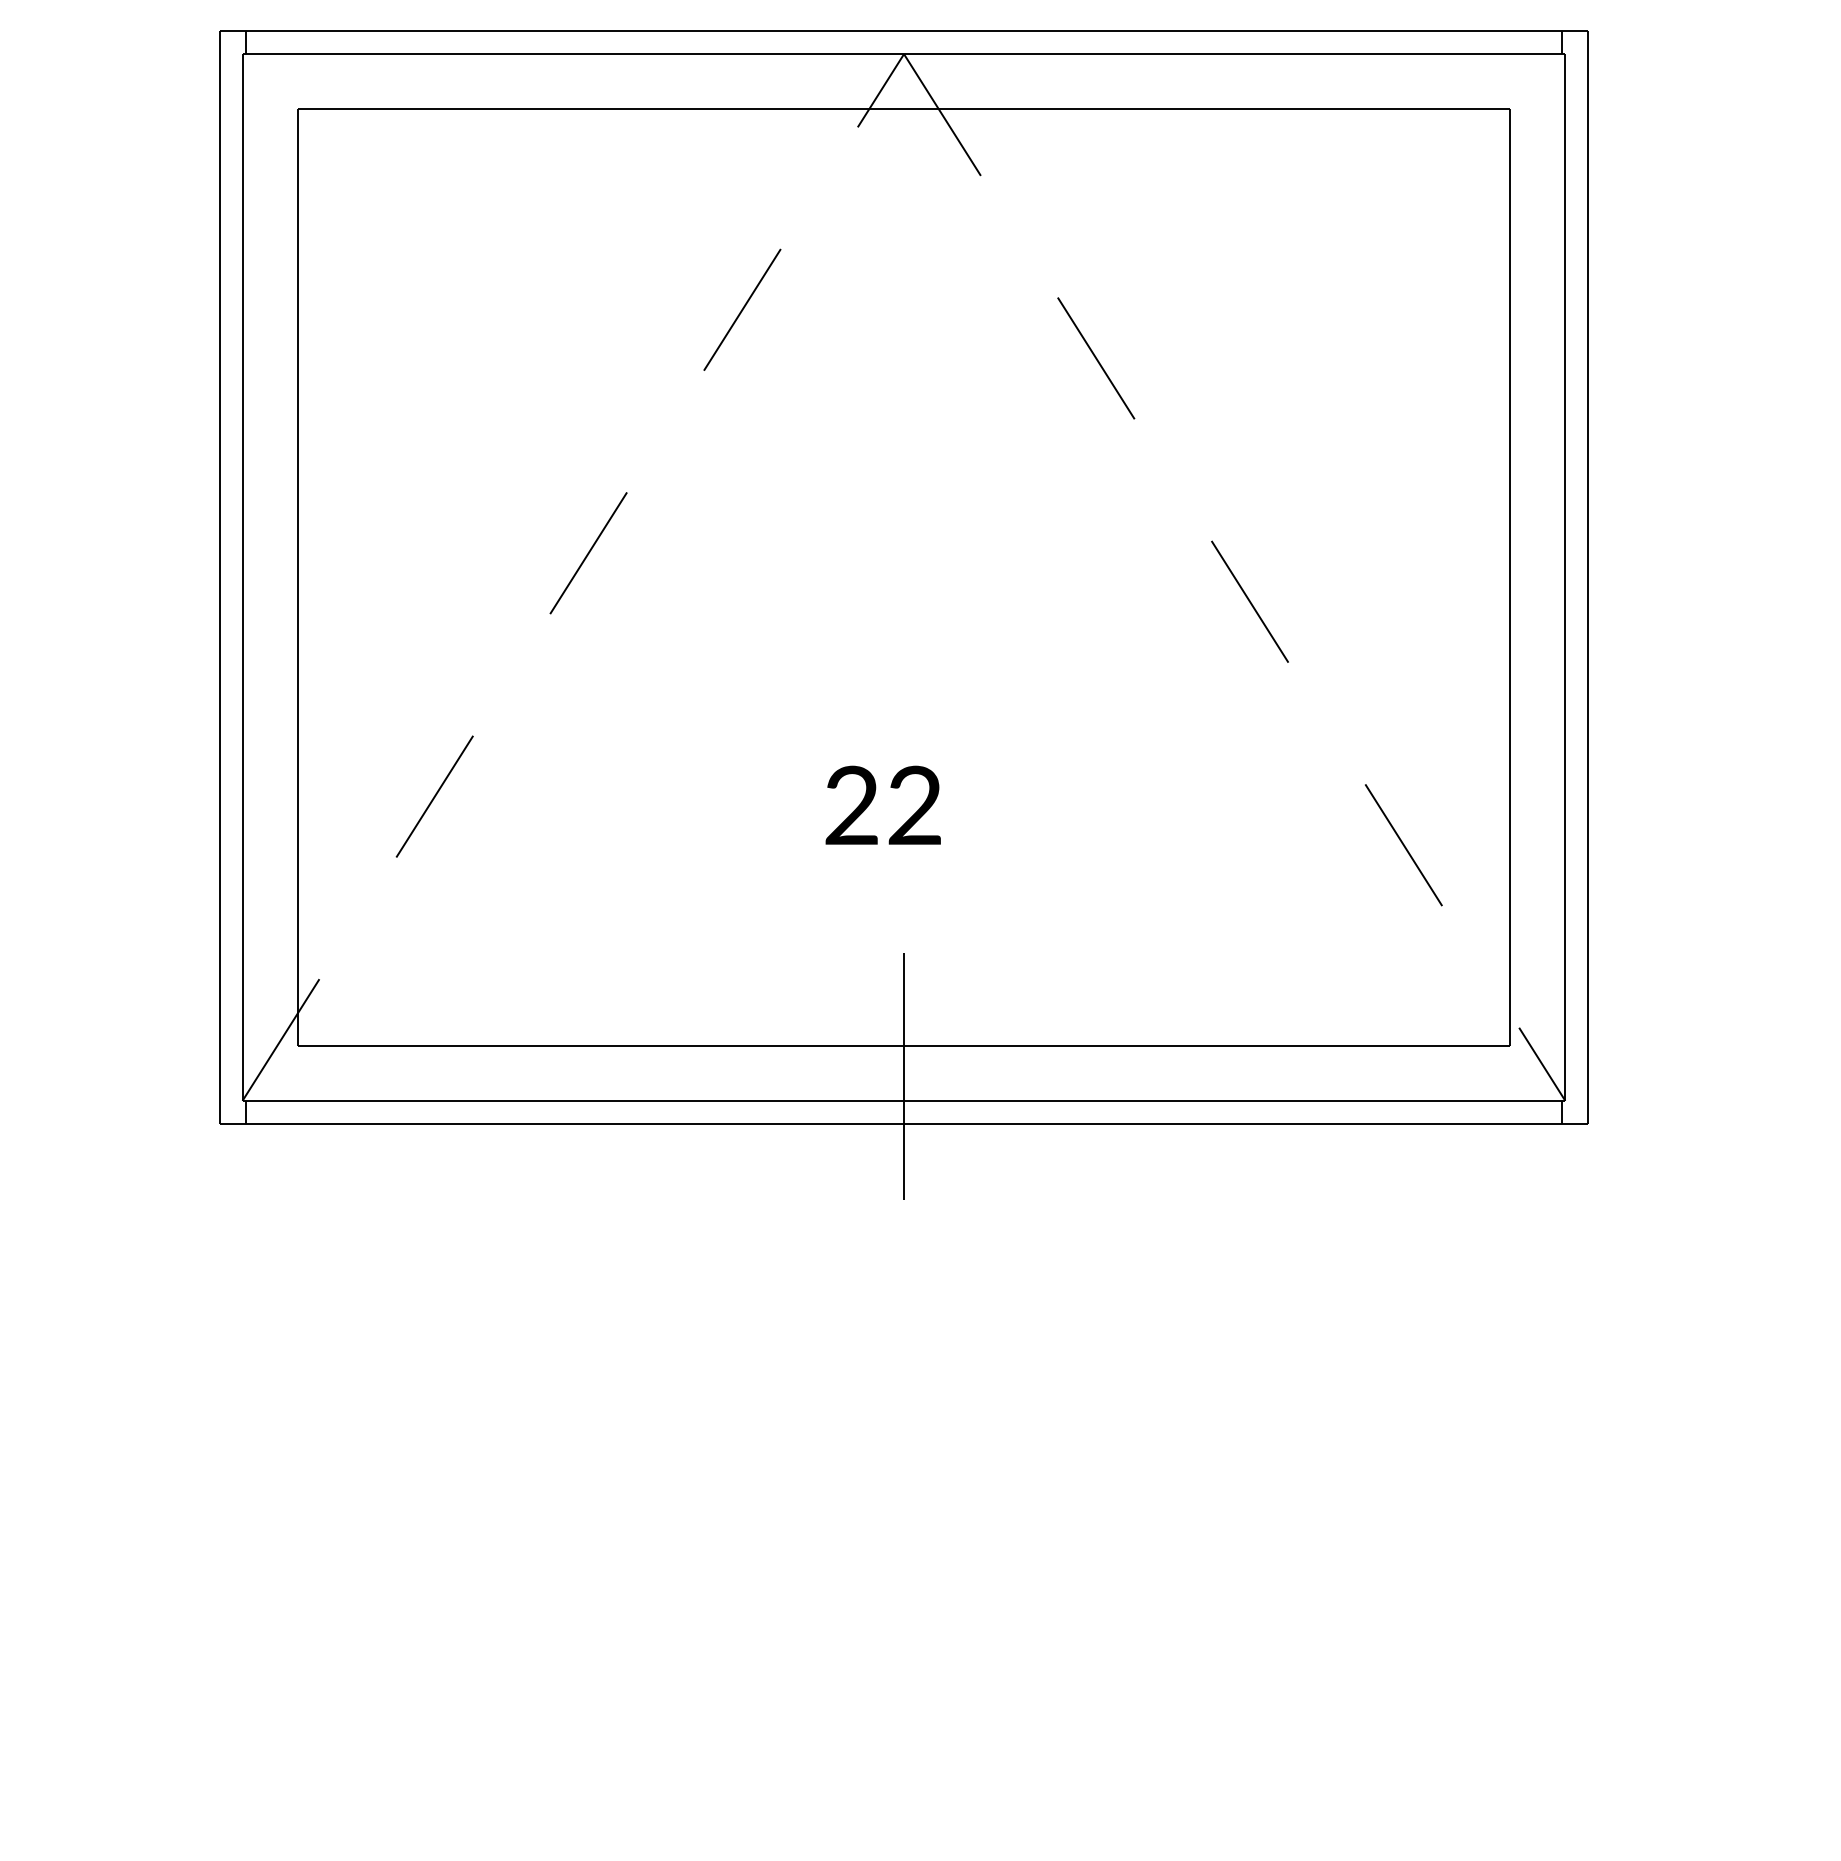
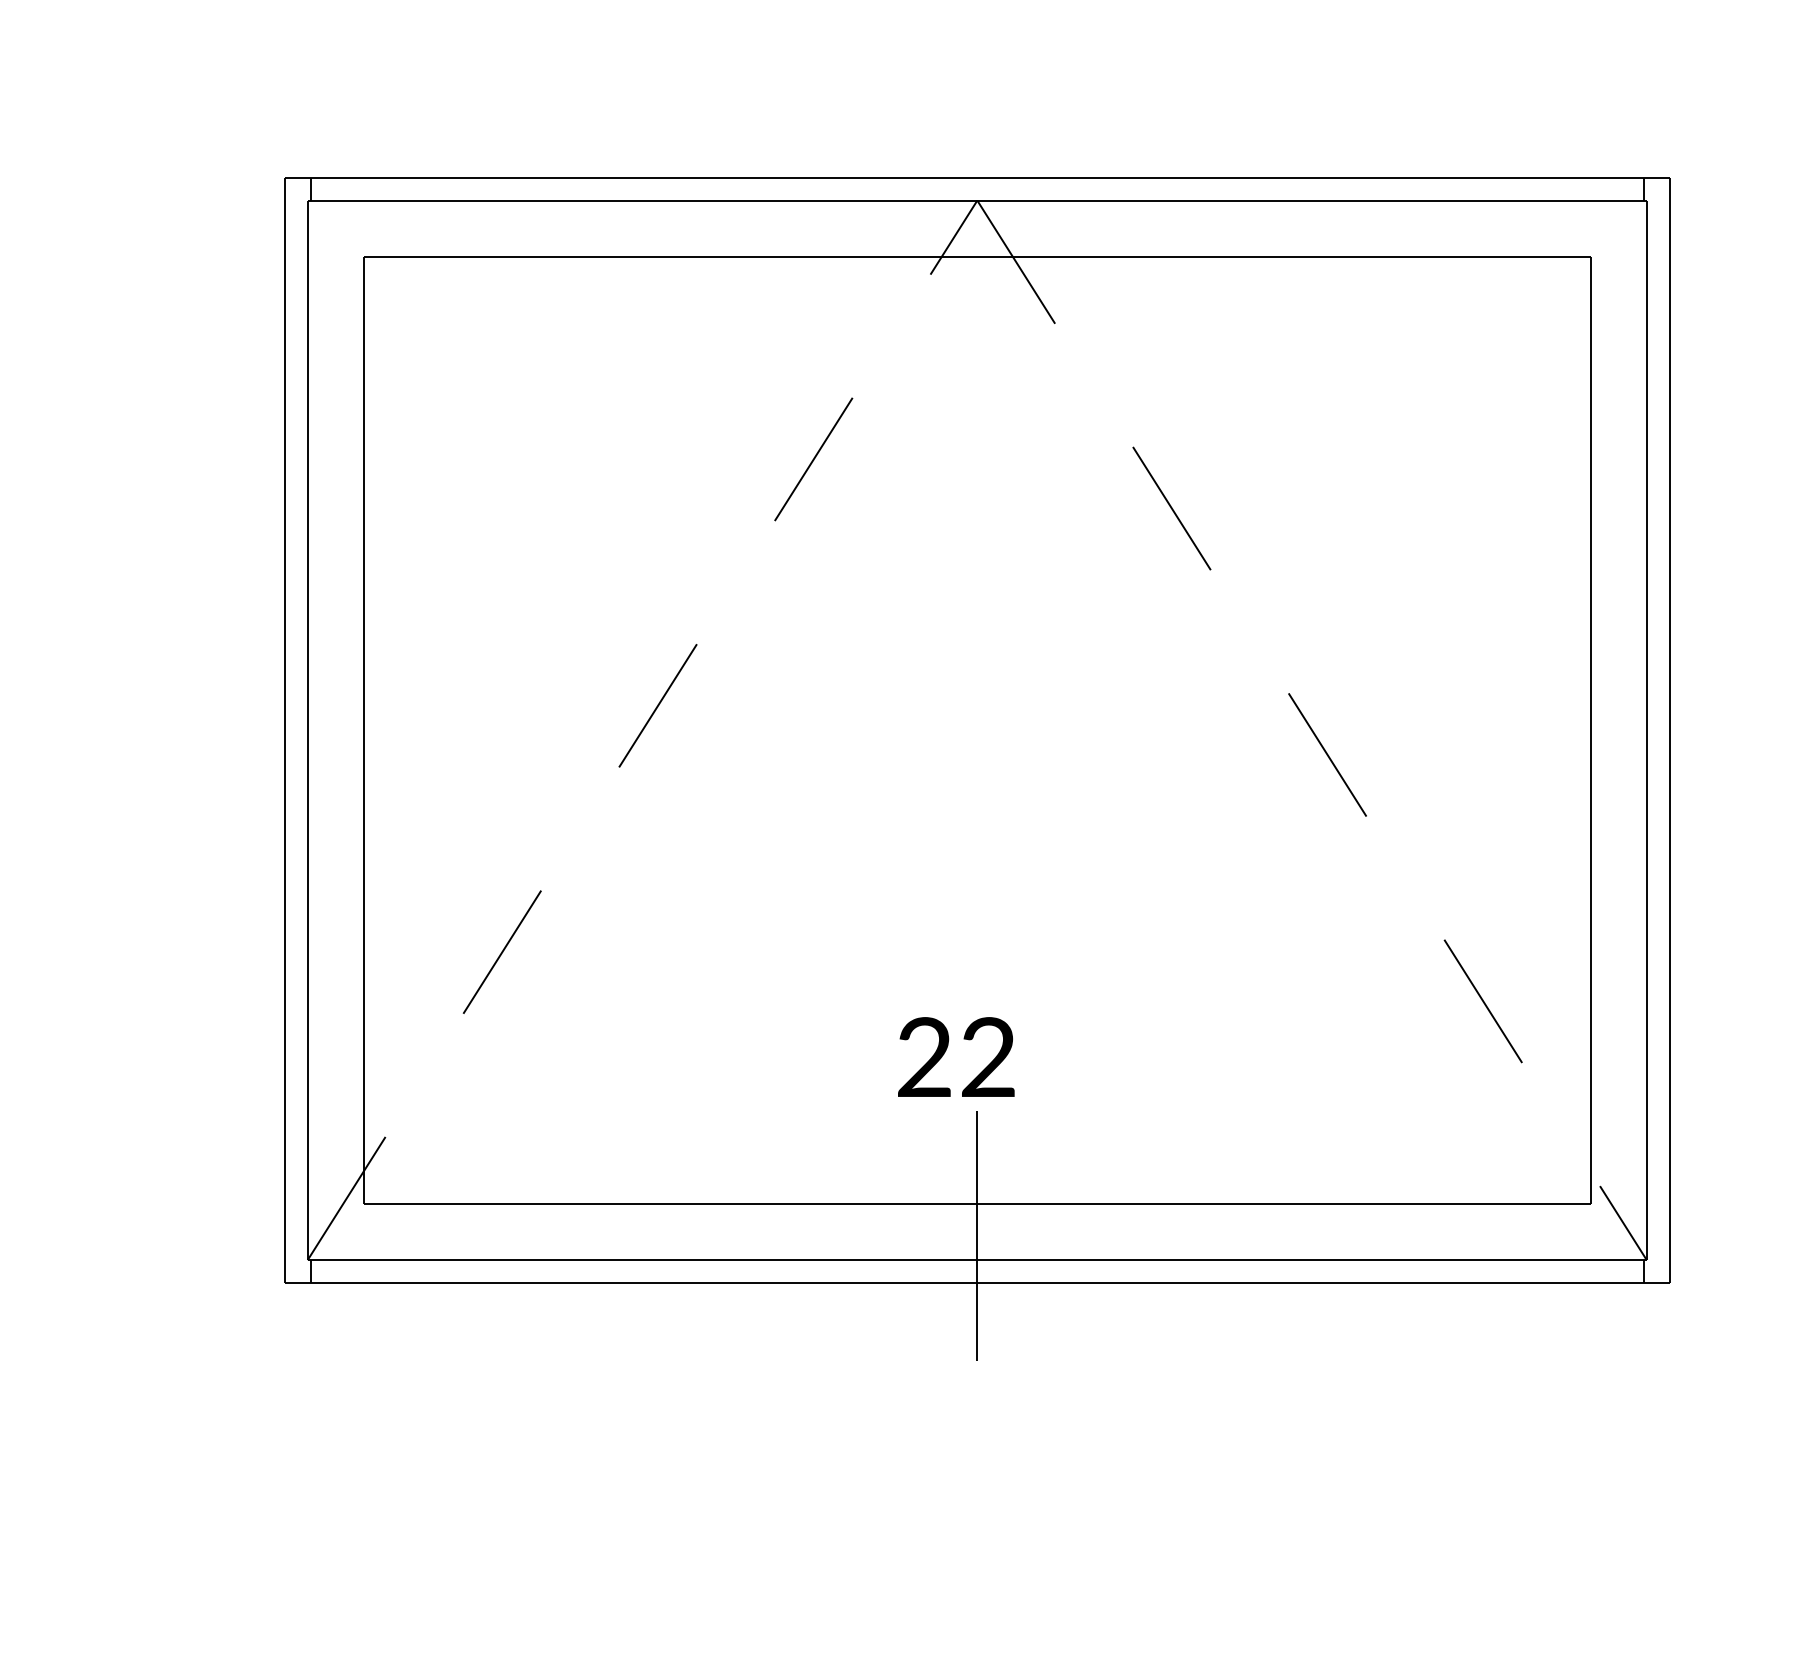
text: (882, 804) -> (955, 1056), moved

